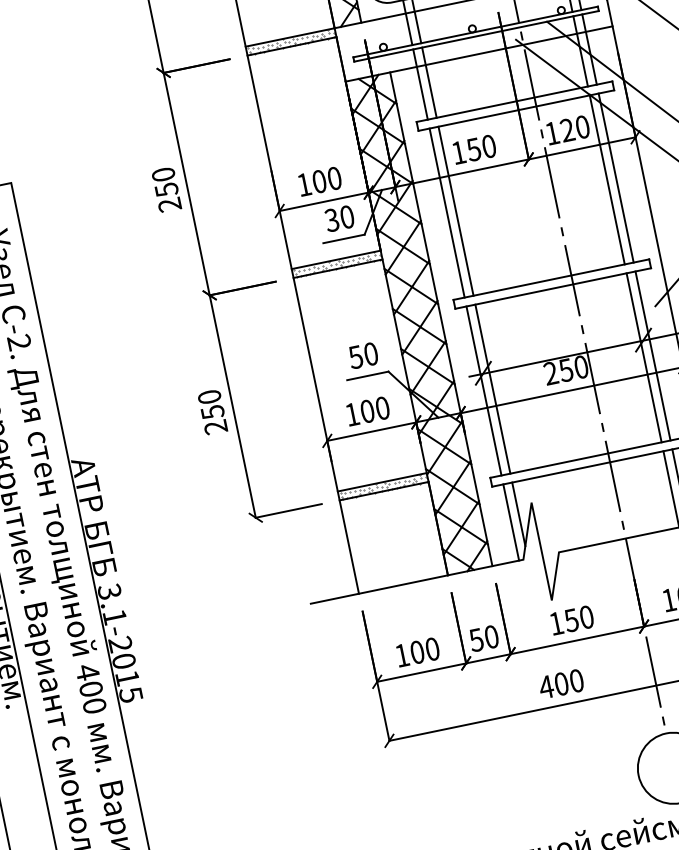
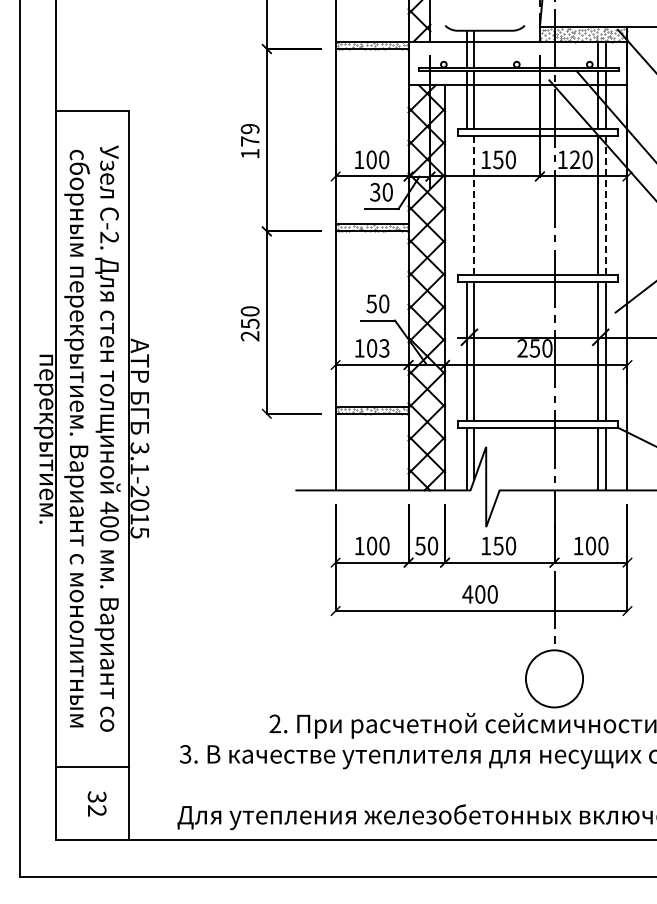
line: (616, 178) -> (605, 205), solid -> dashed
text: (165, 188) -> (249, 140), 250 -> 179
line: (456, 211) -> (474, 205), solid -> dashed
line: (446, 213) -> (466, 205), removed
text: (382, 408) -> (384, 348), 100 -> 103

